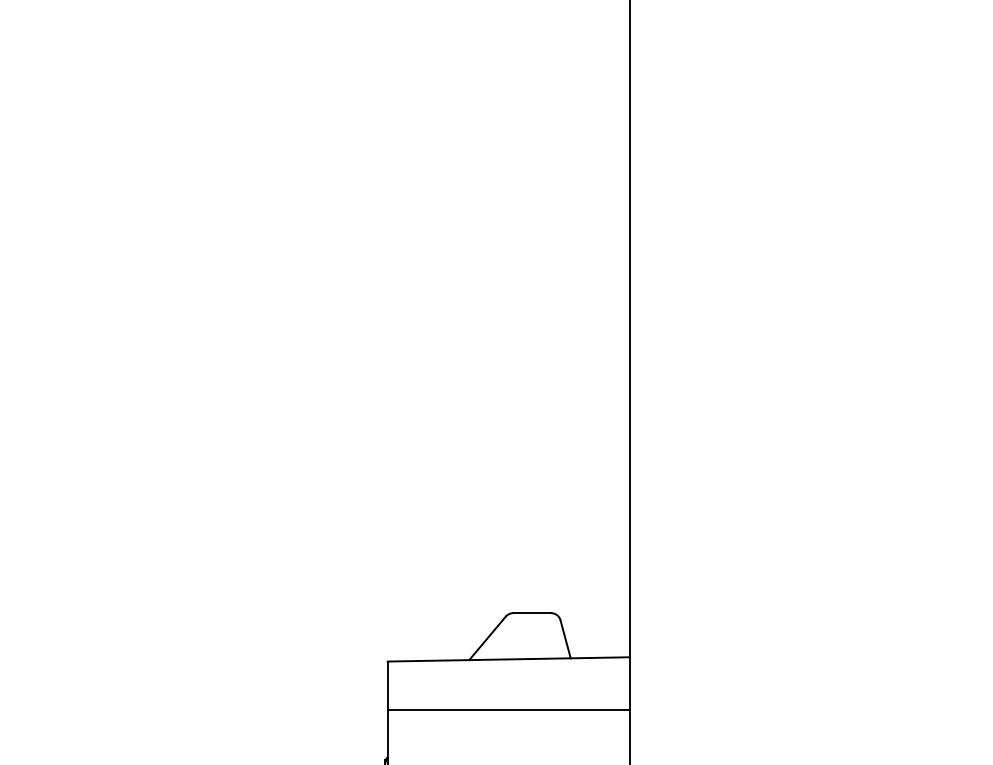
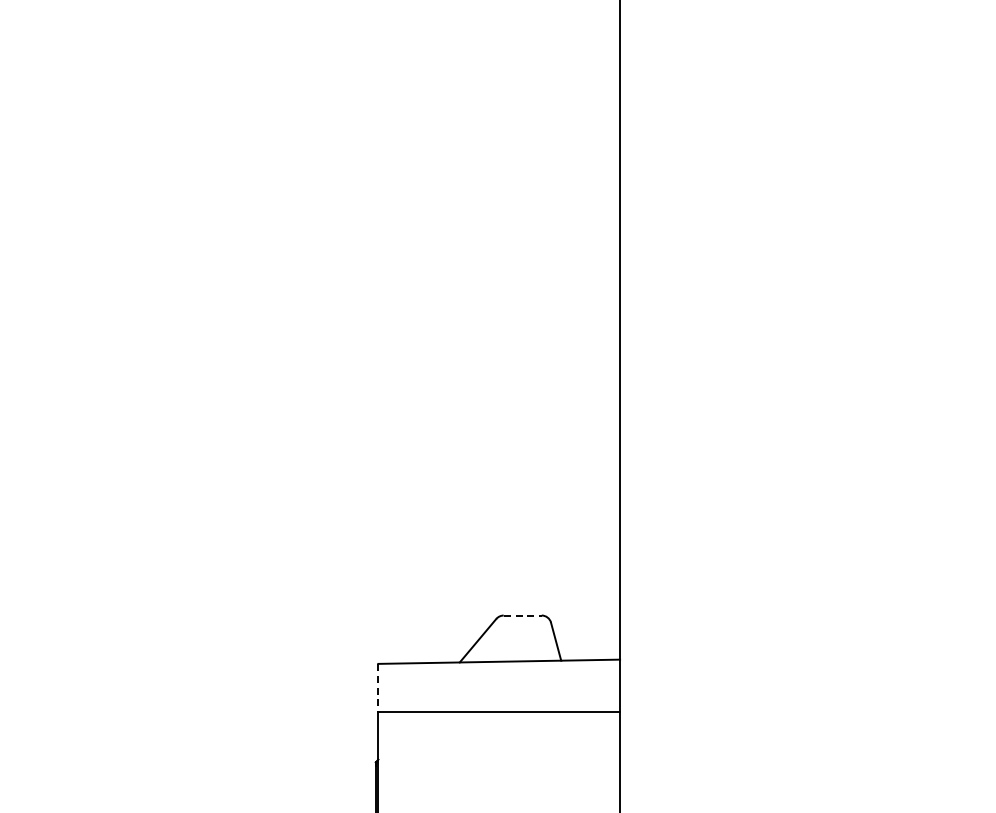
line: (532, 613) -> (522, 615), solid -> dashed
line: (388, 686) -> (378, 688), solid -> dashed

